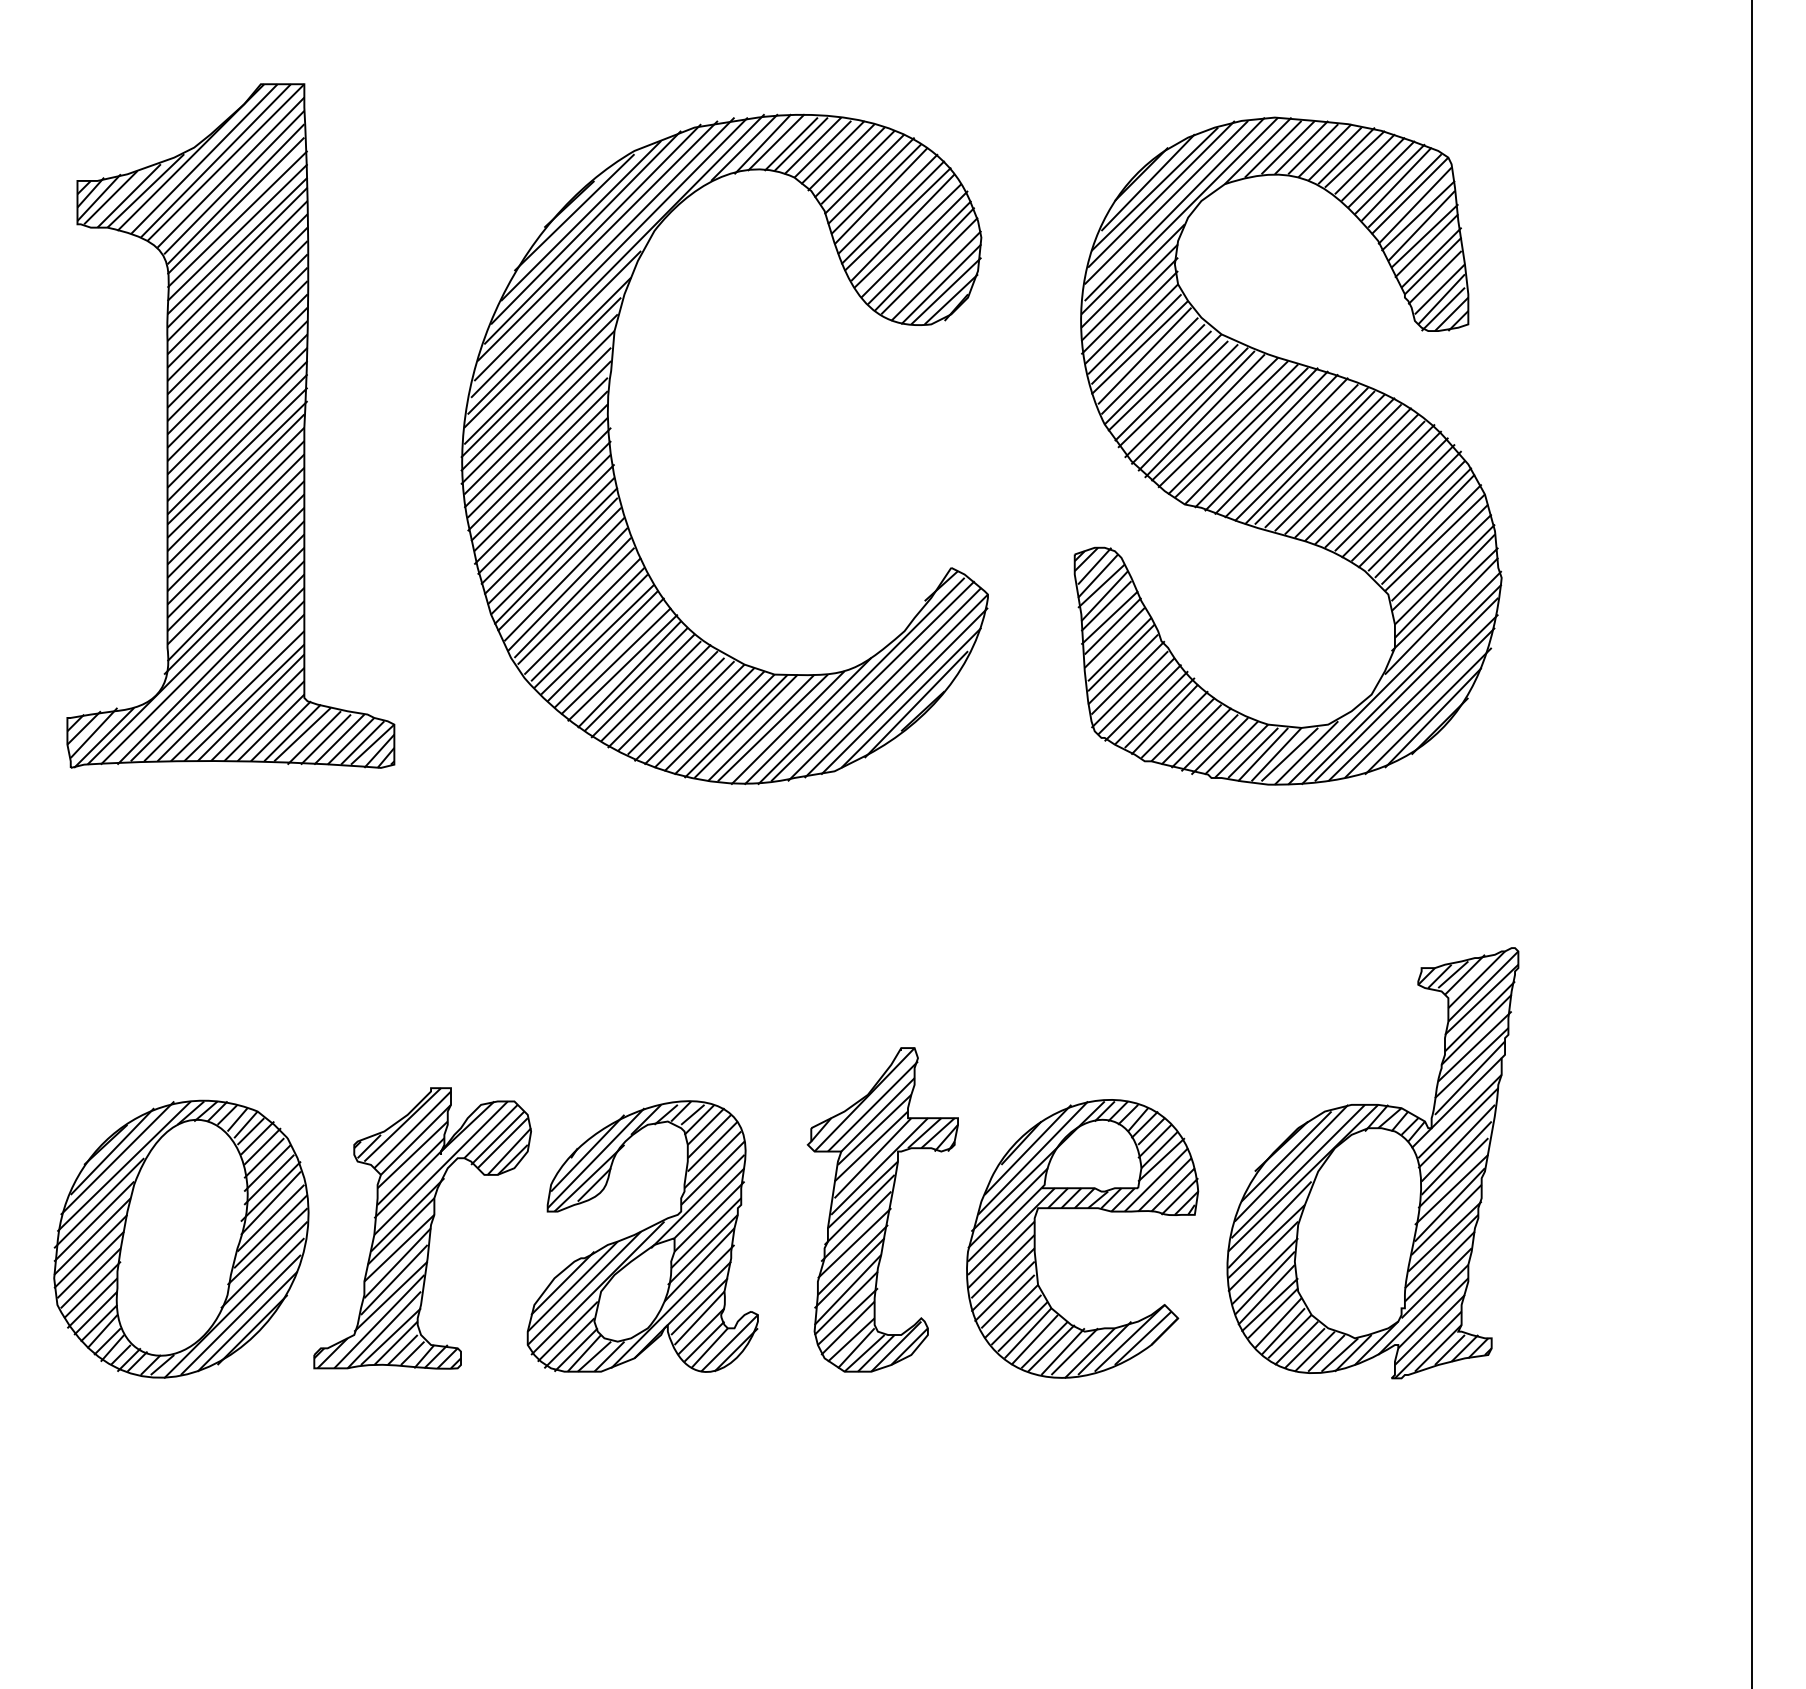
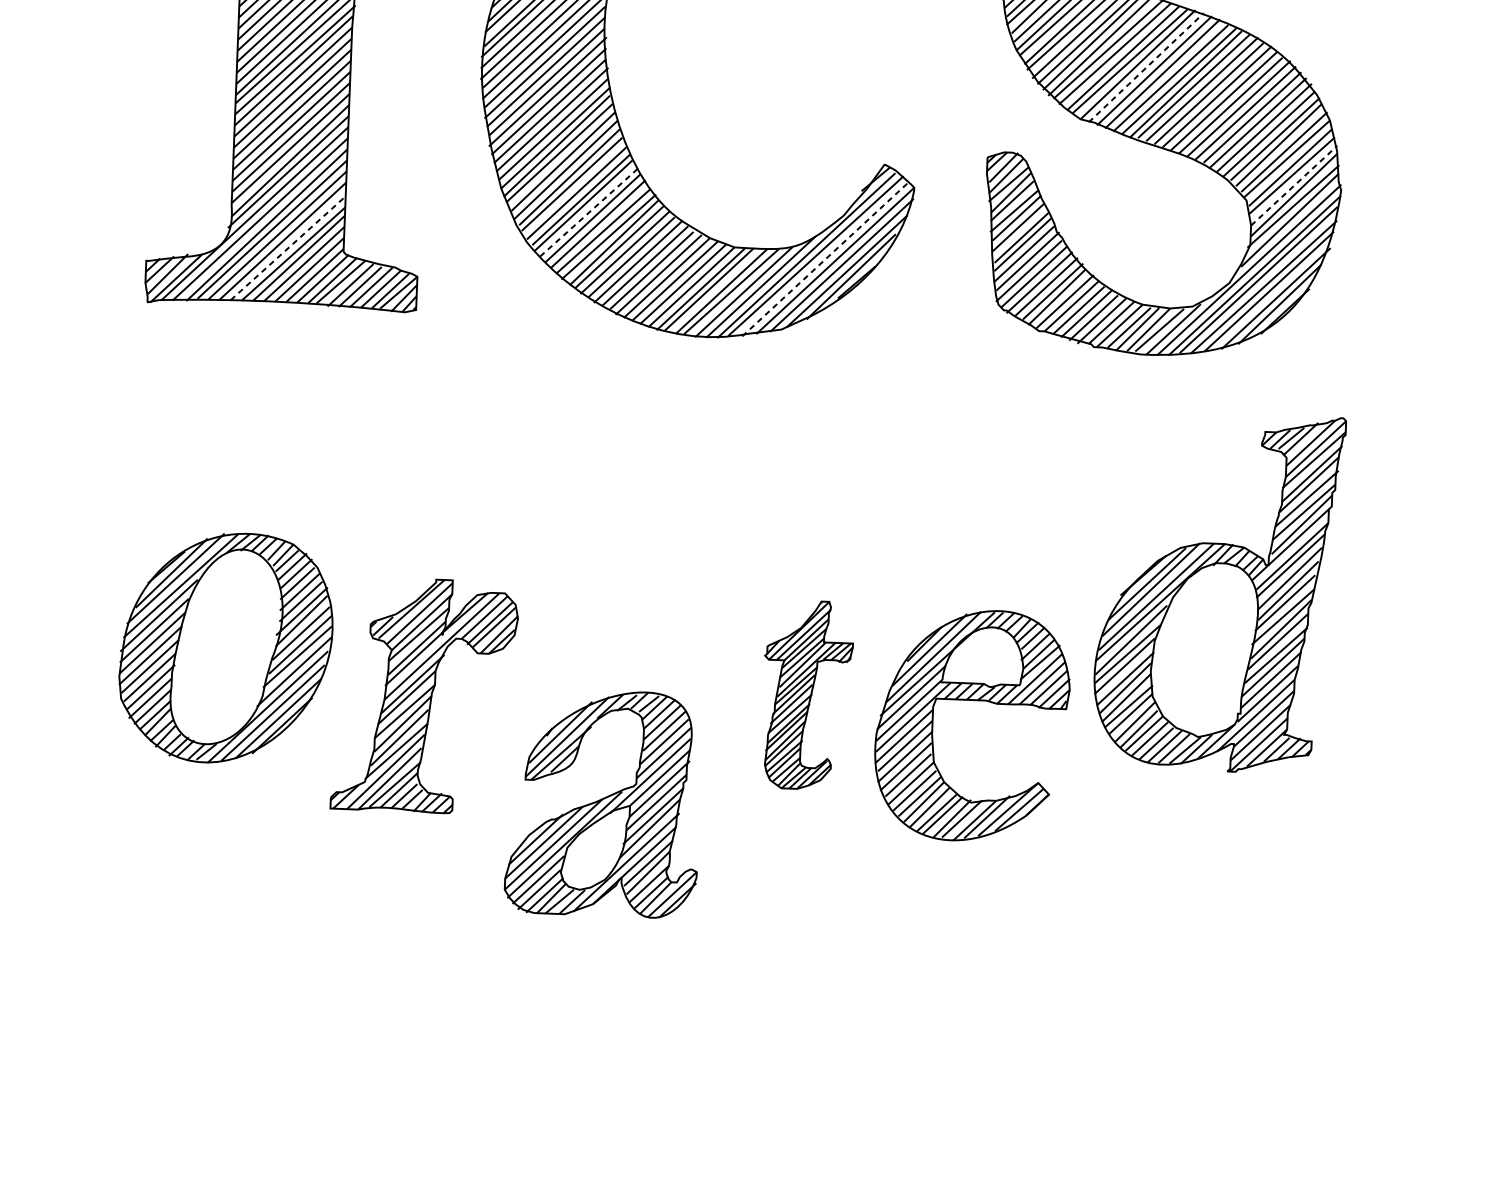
line: (1261, 439) -> (1146, 67), solid -> dashed
line: (1444, 574) -> (1293, 185), solid -> dashed
line: (597, 639) -> (588, 212), solid -> dashed
line: (884, 684) -> (825, 259), solid -> dashed
line: (237, 695) -> (288, 247), solid -> dashed
part: (1372, 1163) -> (1218, 592), moved
part: (882, 1209) -> (807, 694), size x0.7
part: (642, 1236) -> (603, 803), moved
part: (181, 1238) -> (226, 647), moved

